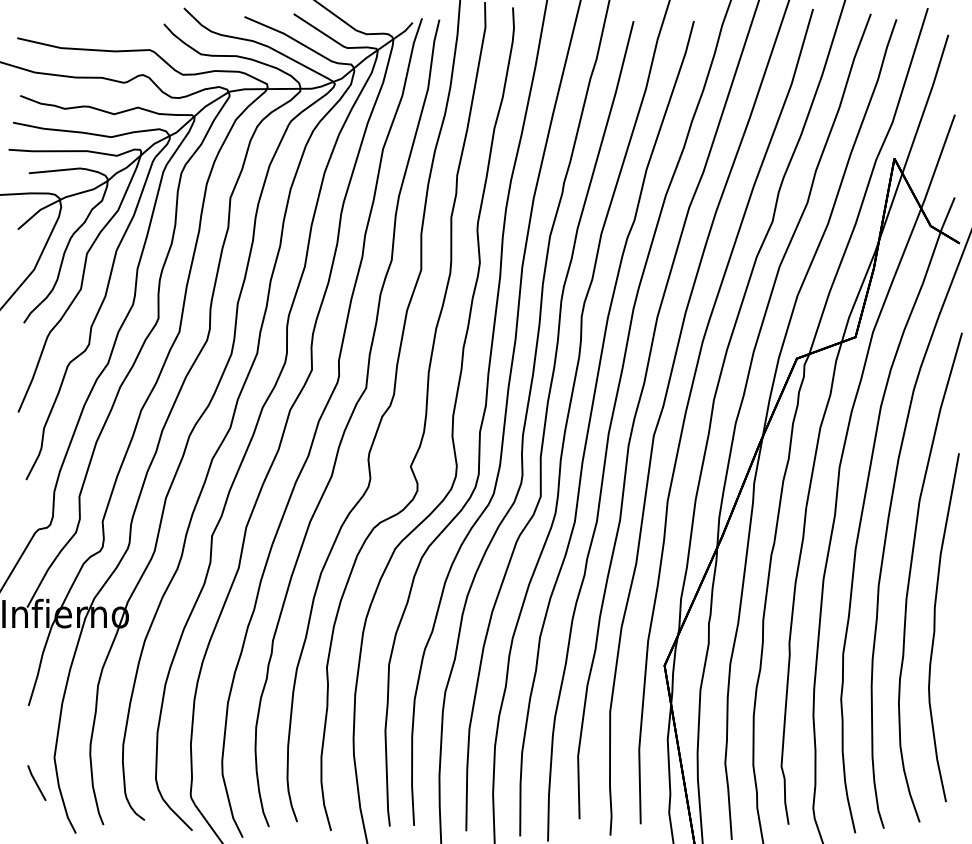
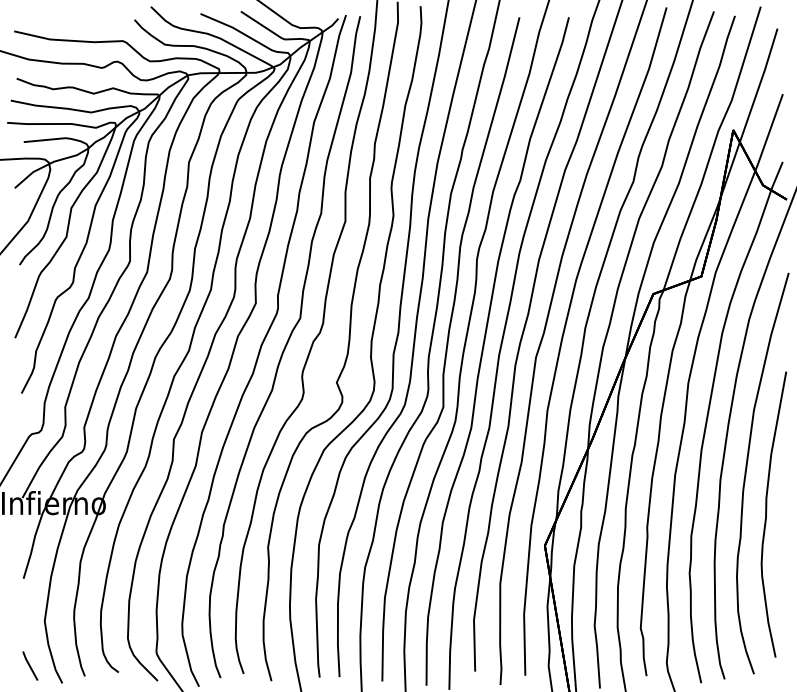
line: (37, 782) -> (30, 665), moved

